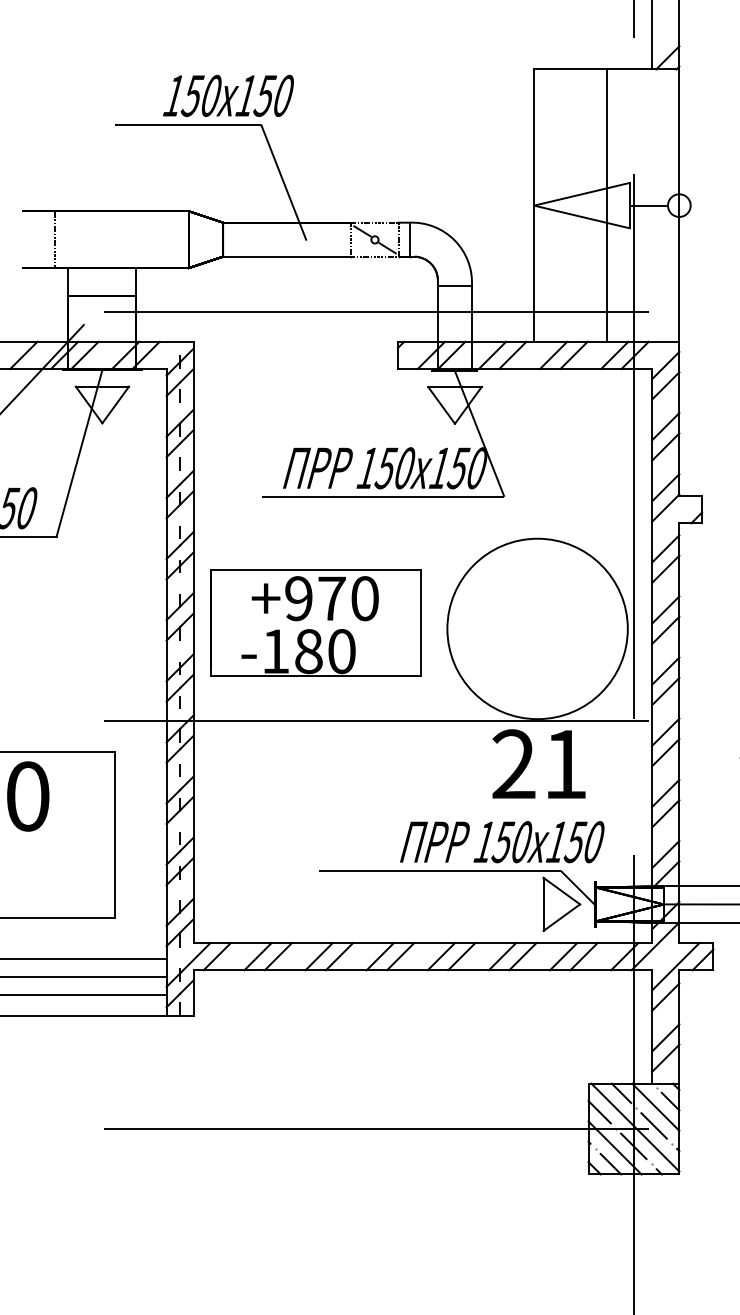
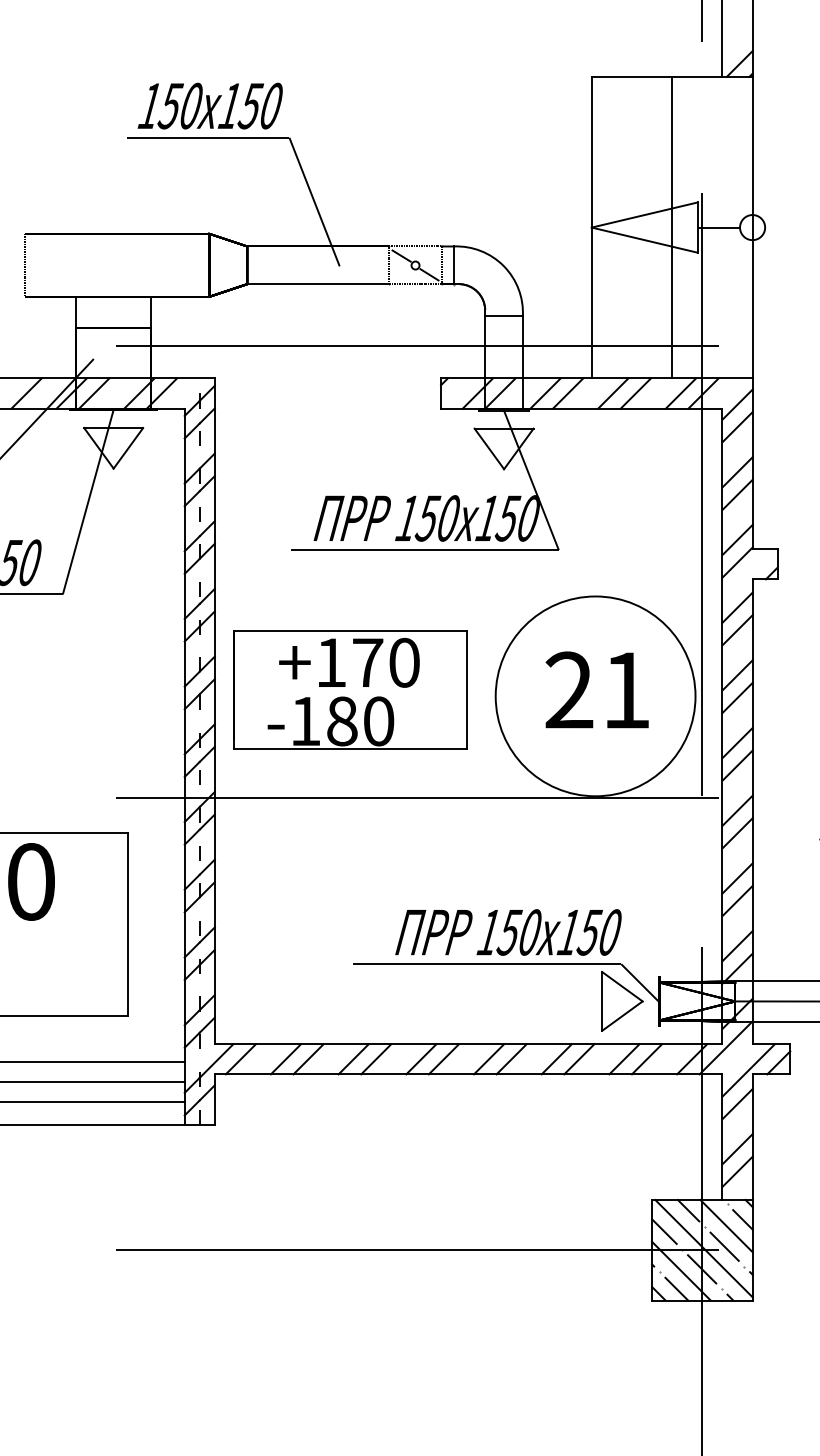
text: (227, 95) -> (209, 105), moved
line: (54, 238) -> (24, 264), moved
text: (299, 598) -> (331, 662), +970 -> +170
text: (538, 763) -> (596, 689), moved
text: (502, 842) -> (508, 932), moved

